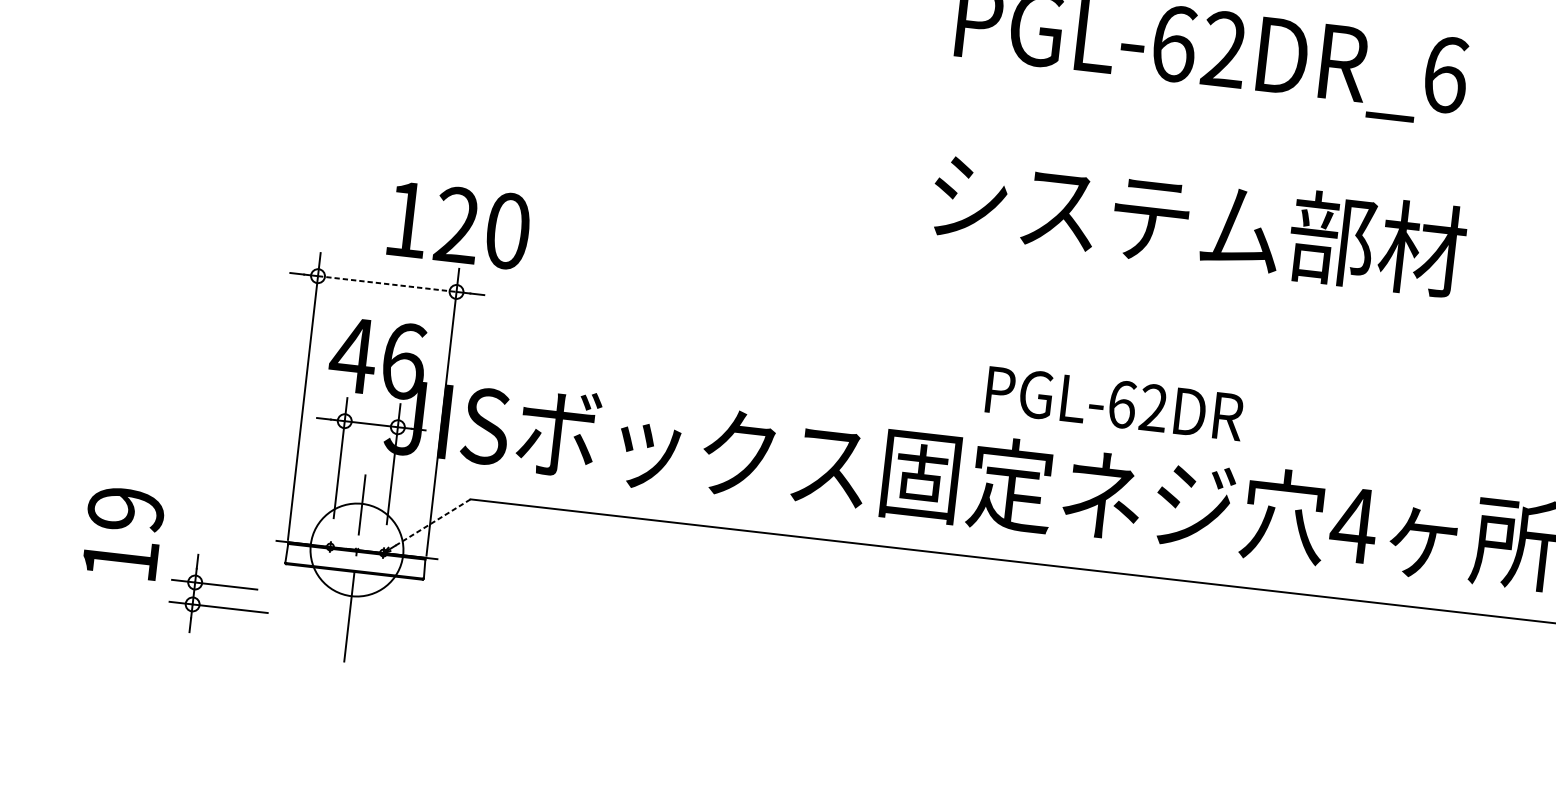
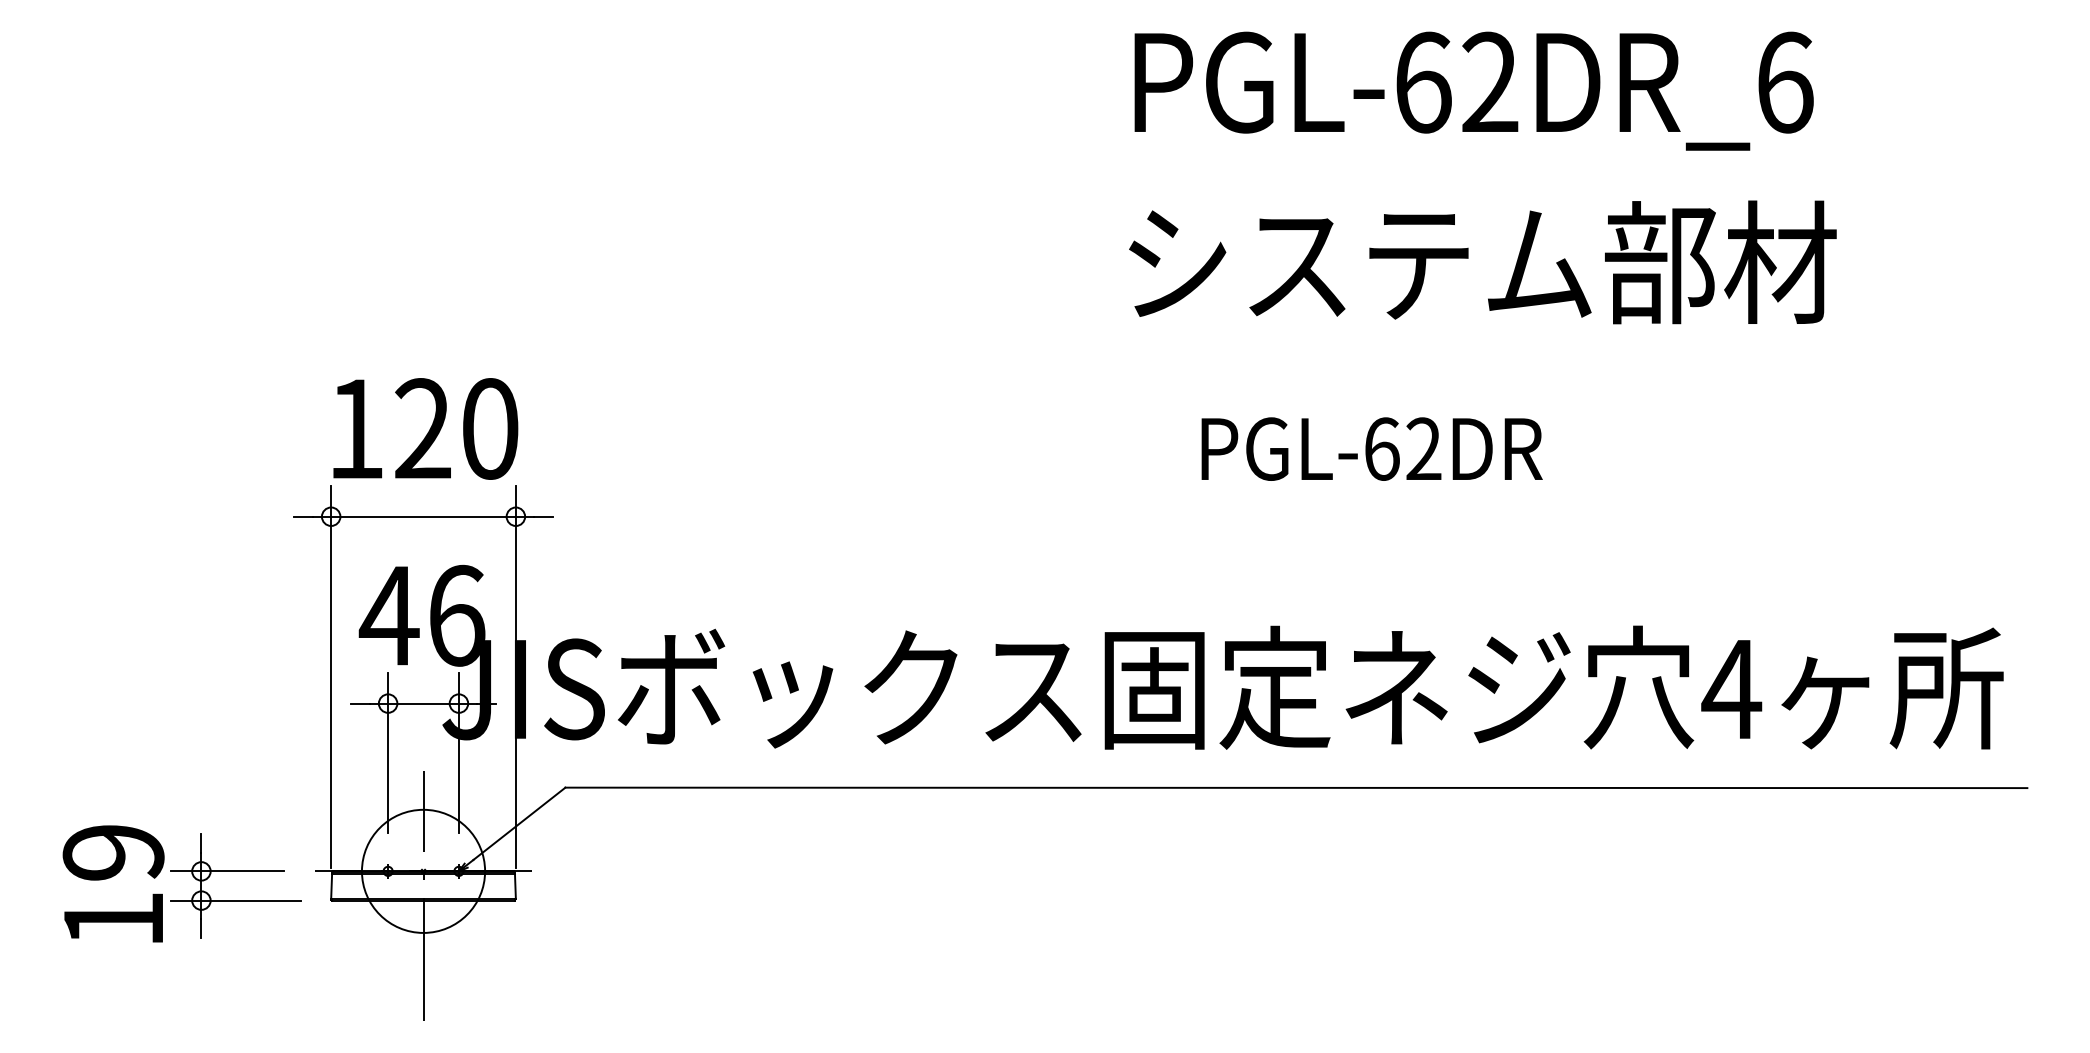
text: (1198, 223) -> (1482, 262), moved
text: (459, 225) -> (425, 428), moved
line: (388, 283) -> (424, 516), dashed -> solid
text: (1114, 403) -> (1371, 448), moved
line: (433, 522) -> (519, 823), dashed -> solid
part: (220, 585) -> (235, 871), moved

